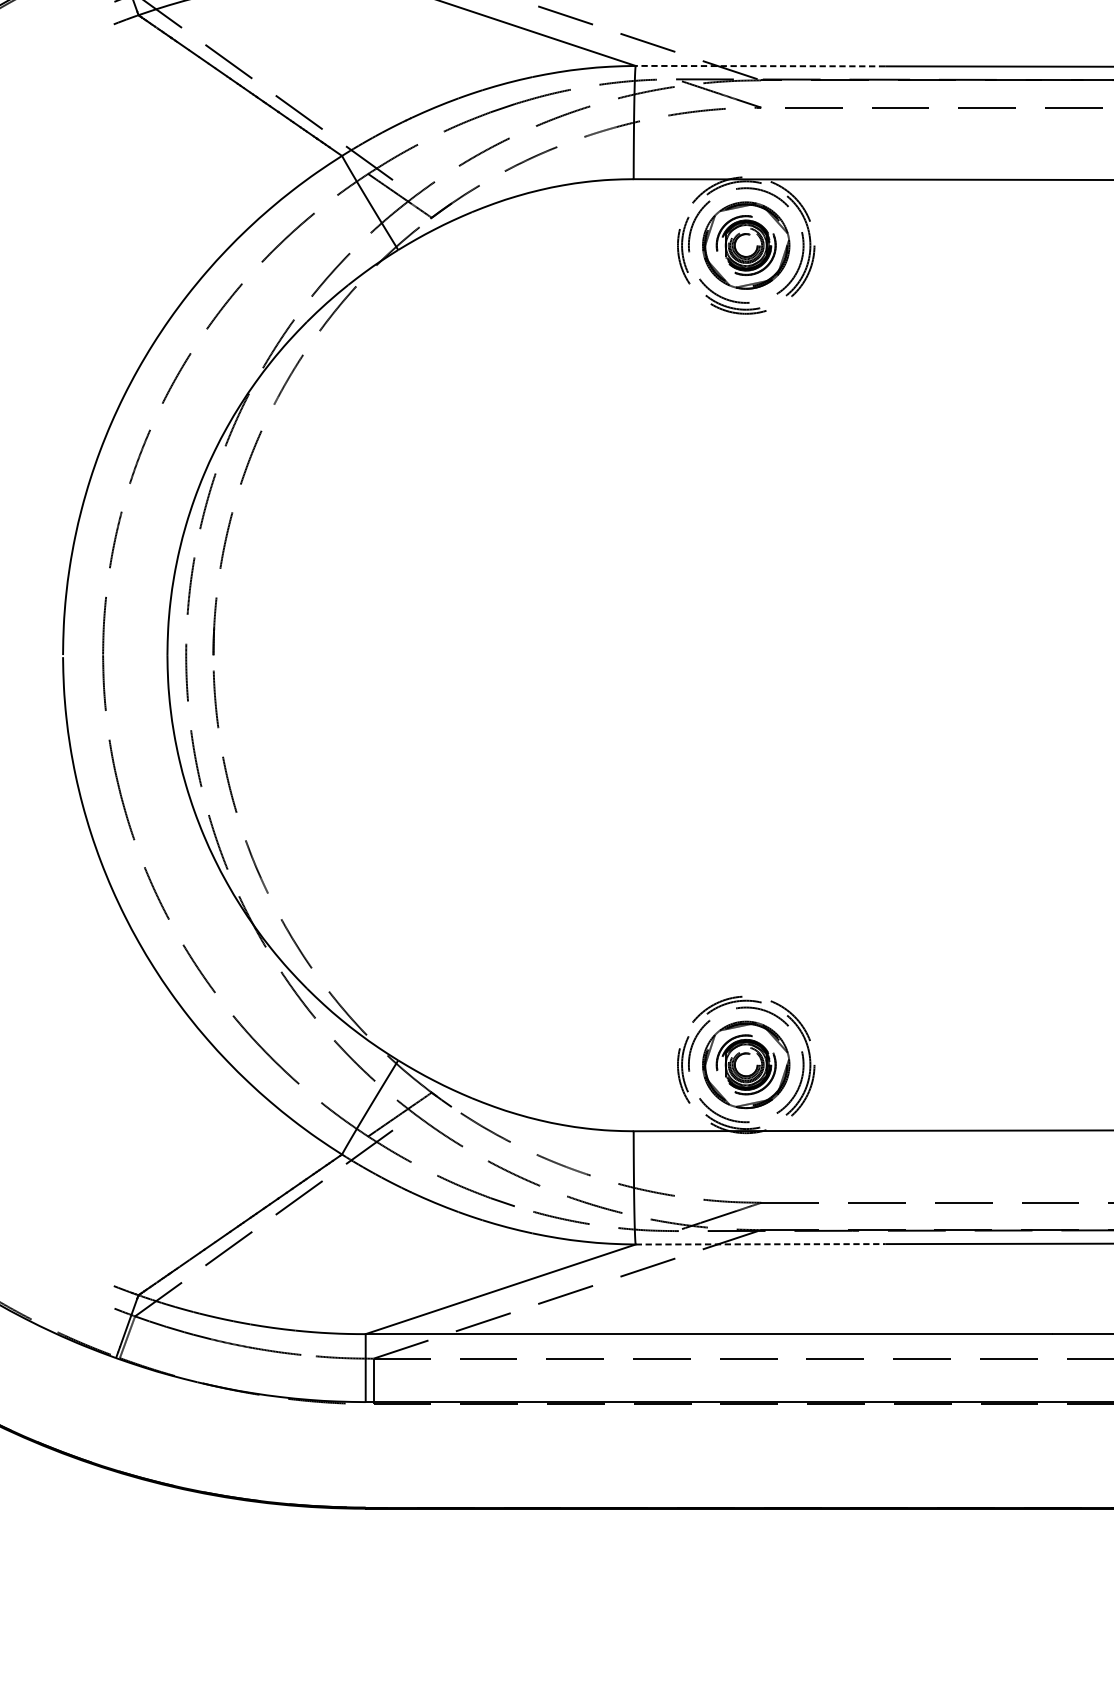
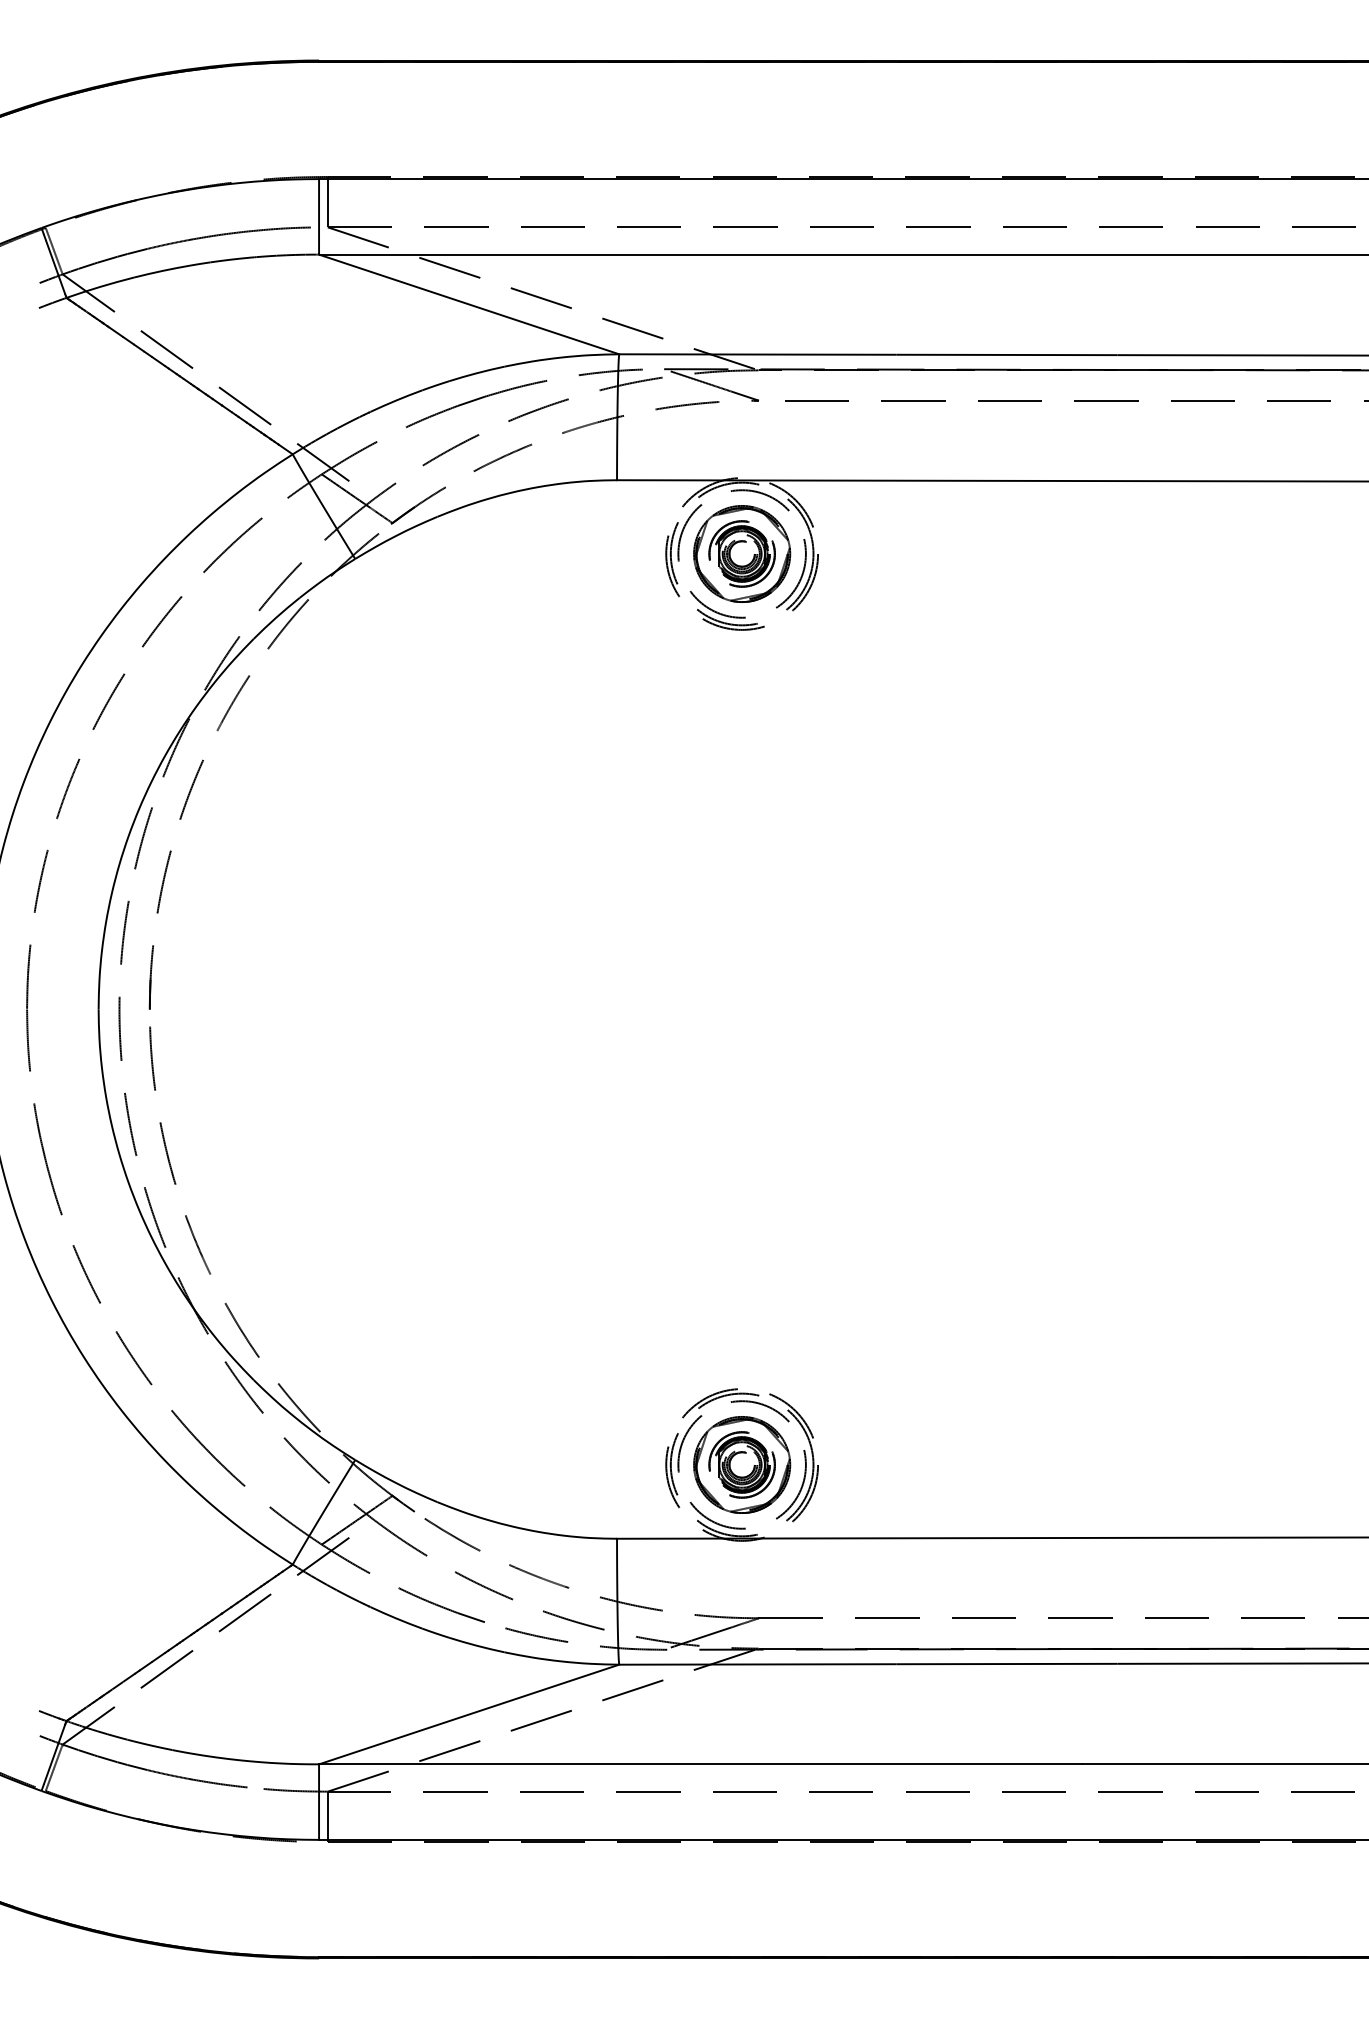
line: (760, 66) -> (757, 354), dashed -> solid
line: (760, 1244) -> (757, 1664), dashed -> solid

